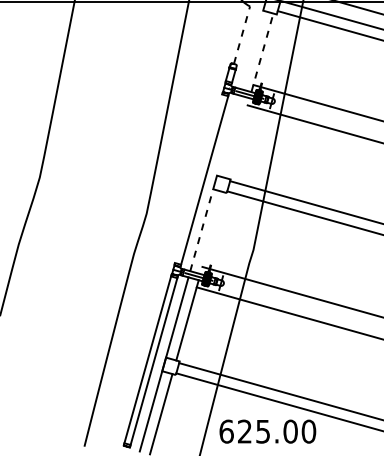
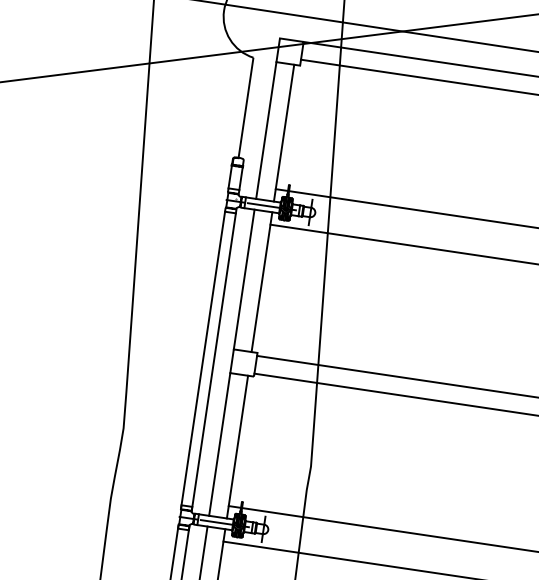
line: (242, 35) -> (246, 108), dashed -> solid
line: (252, 49) -> (266, 129), added
line: (262, 52) -> (284, 132), dashed -> solid
line: (228, 135) -> (244, 279), added
line: (238, 138) -> (262, 282), added
line: (198, 179) -> (203, 359), added
line: (201, 230) -> (219, 444), dashed -> solid
line: (211, 233) -> (236, 447), added

